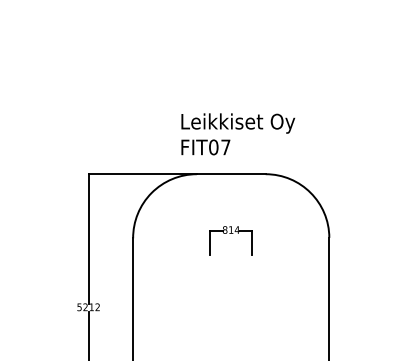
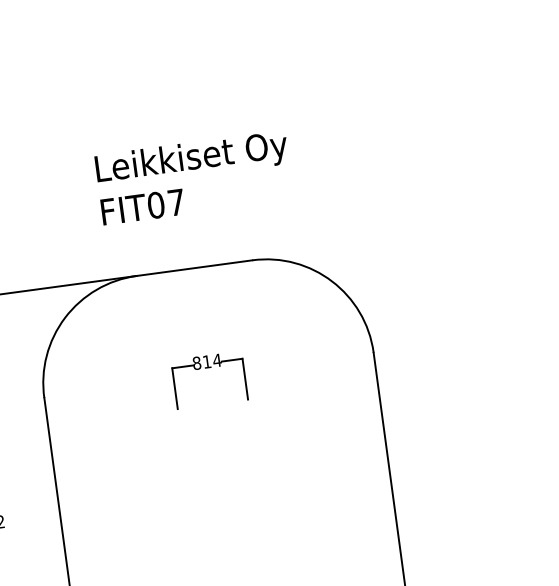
text: (238, 134) -> (194, 178), moved

